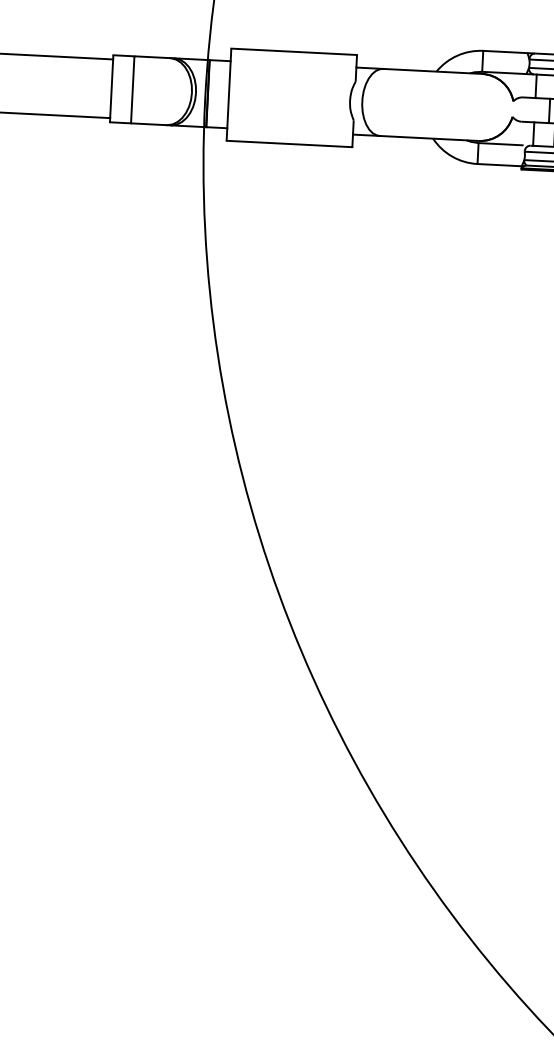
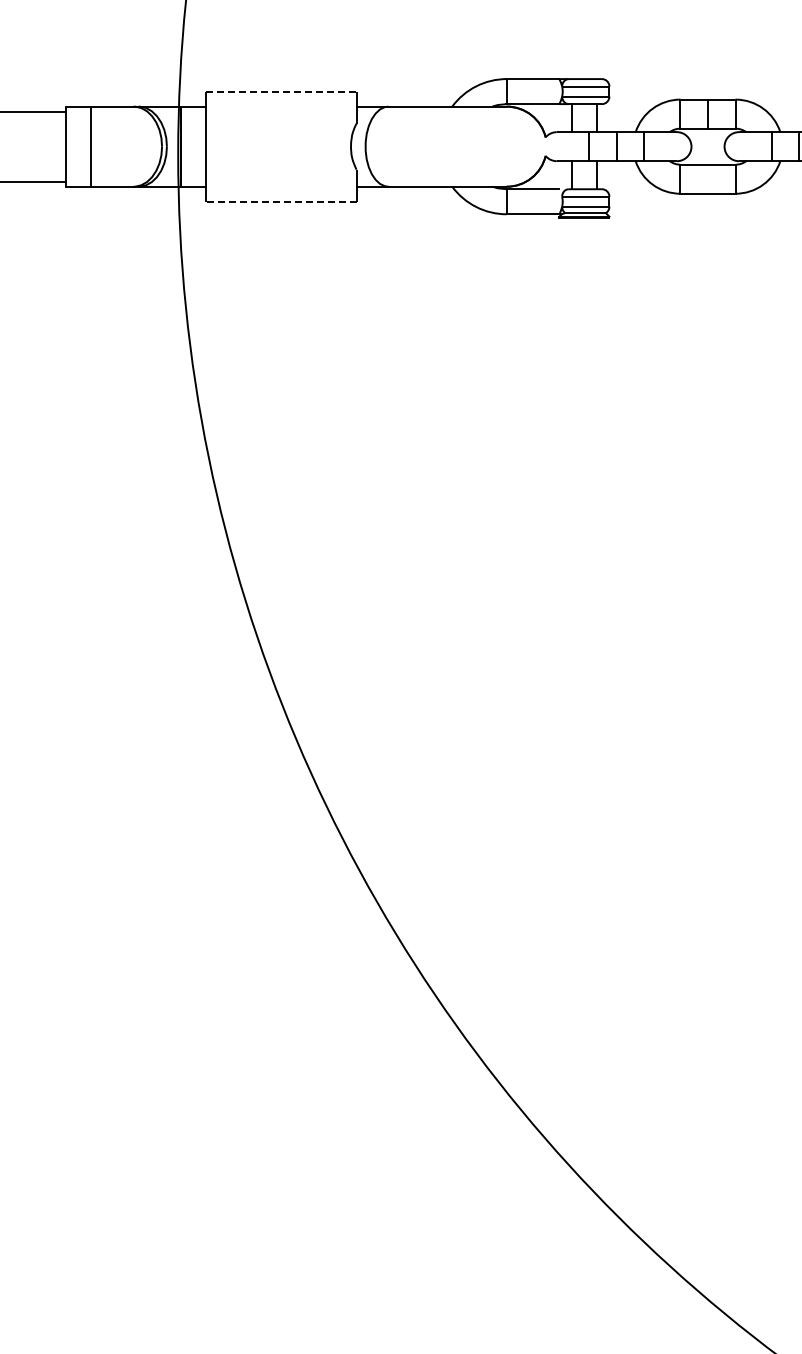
line: (294, 51) -> (281, 91), solid -> dashed
line: (288, 143) -> (280, 201), solid -> dashed

